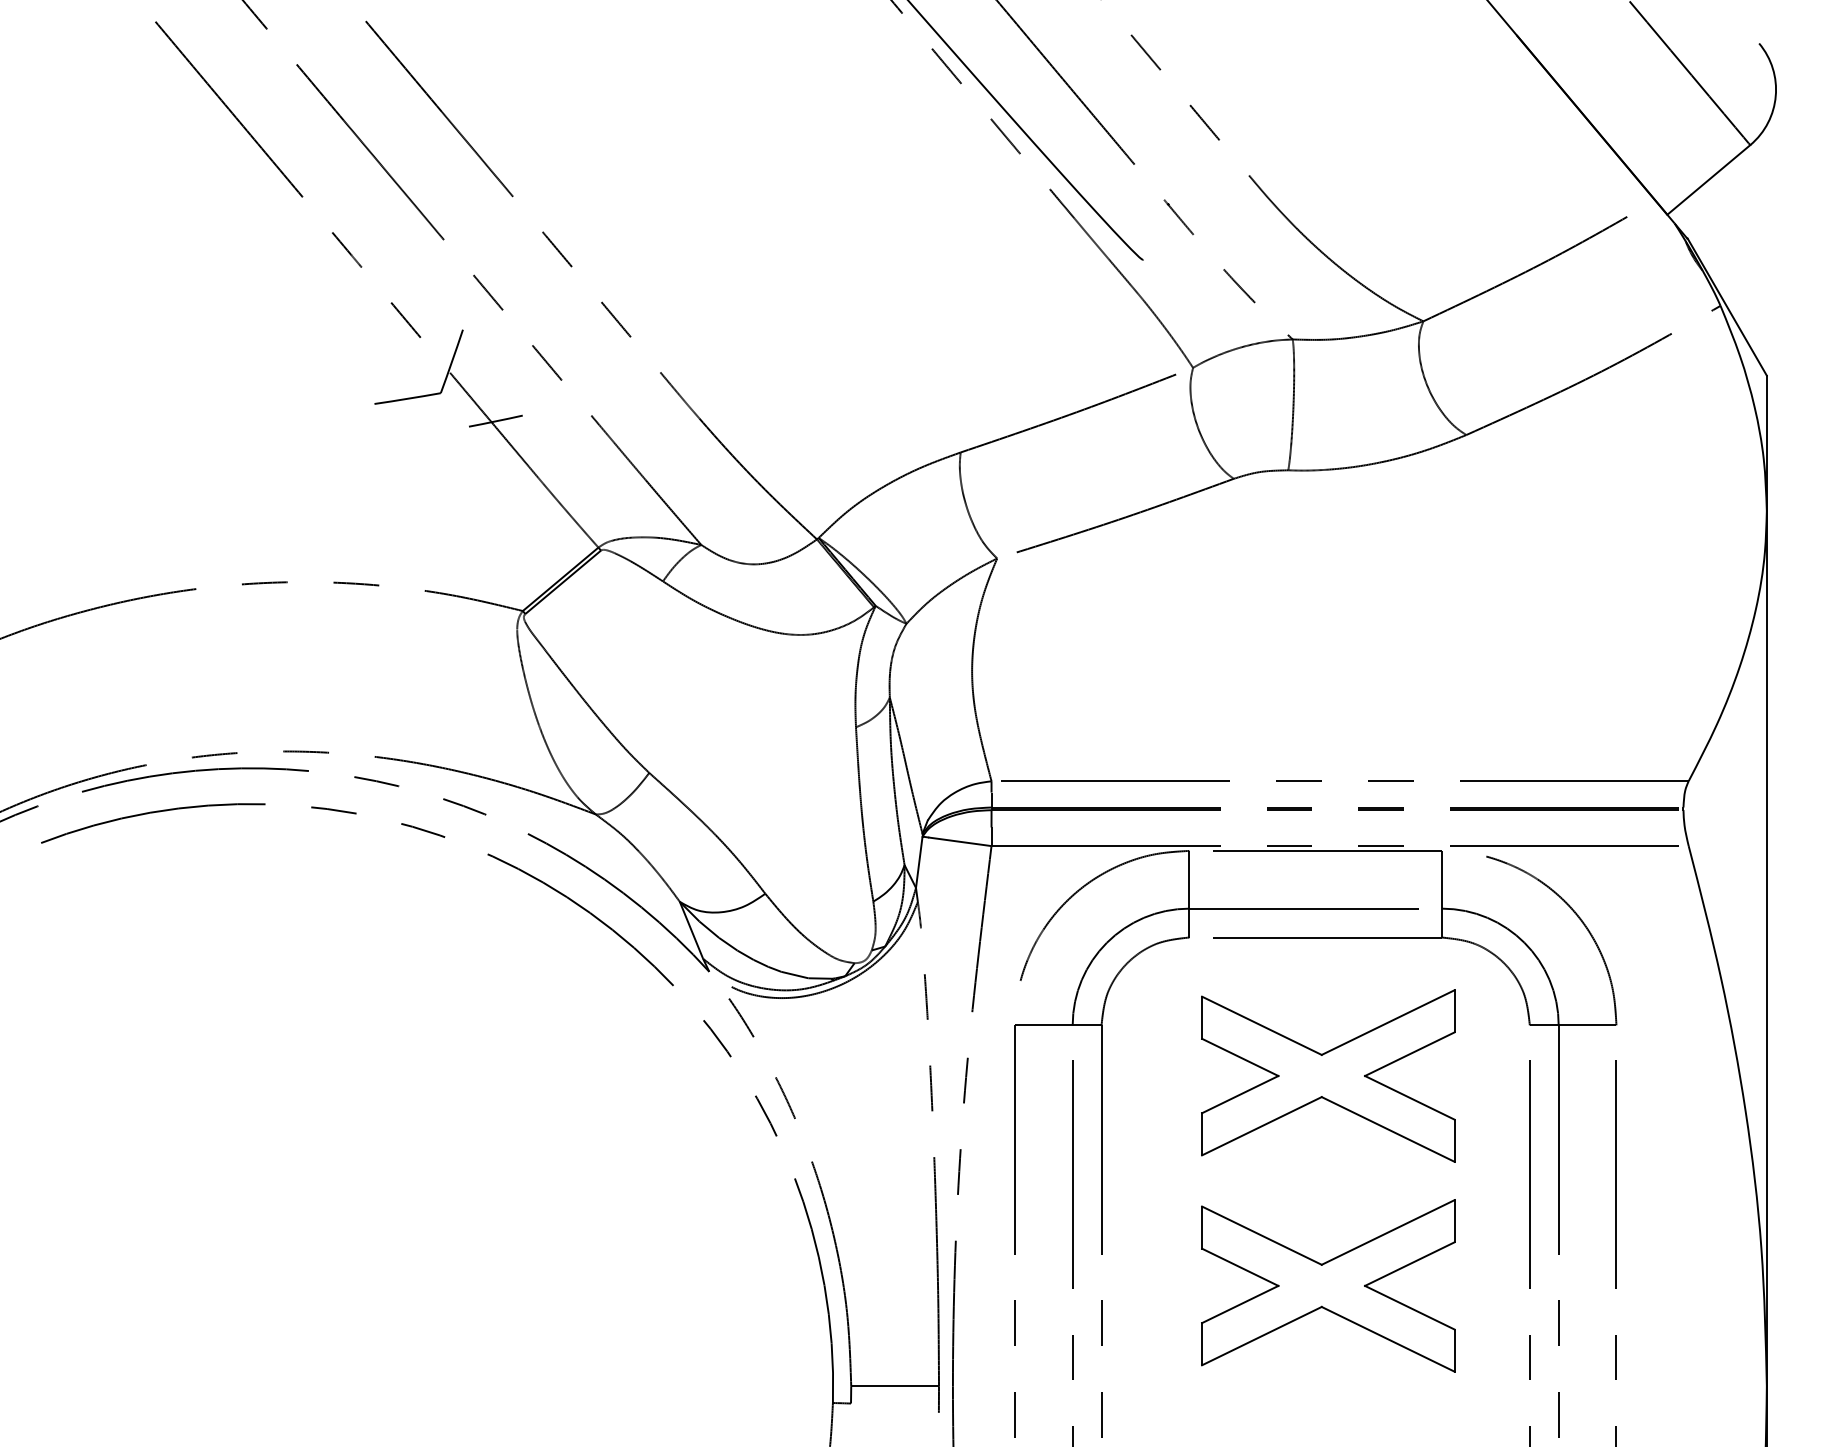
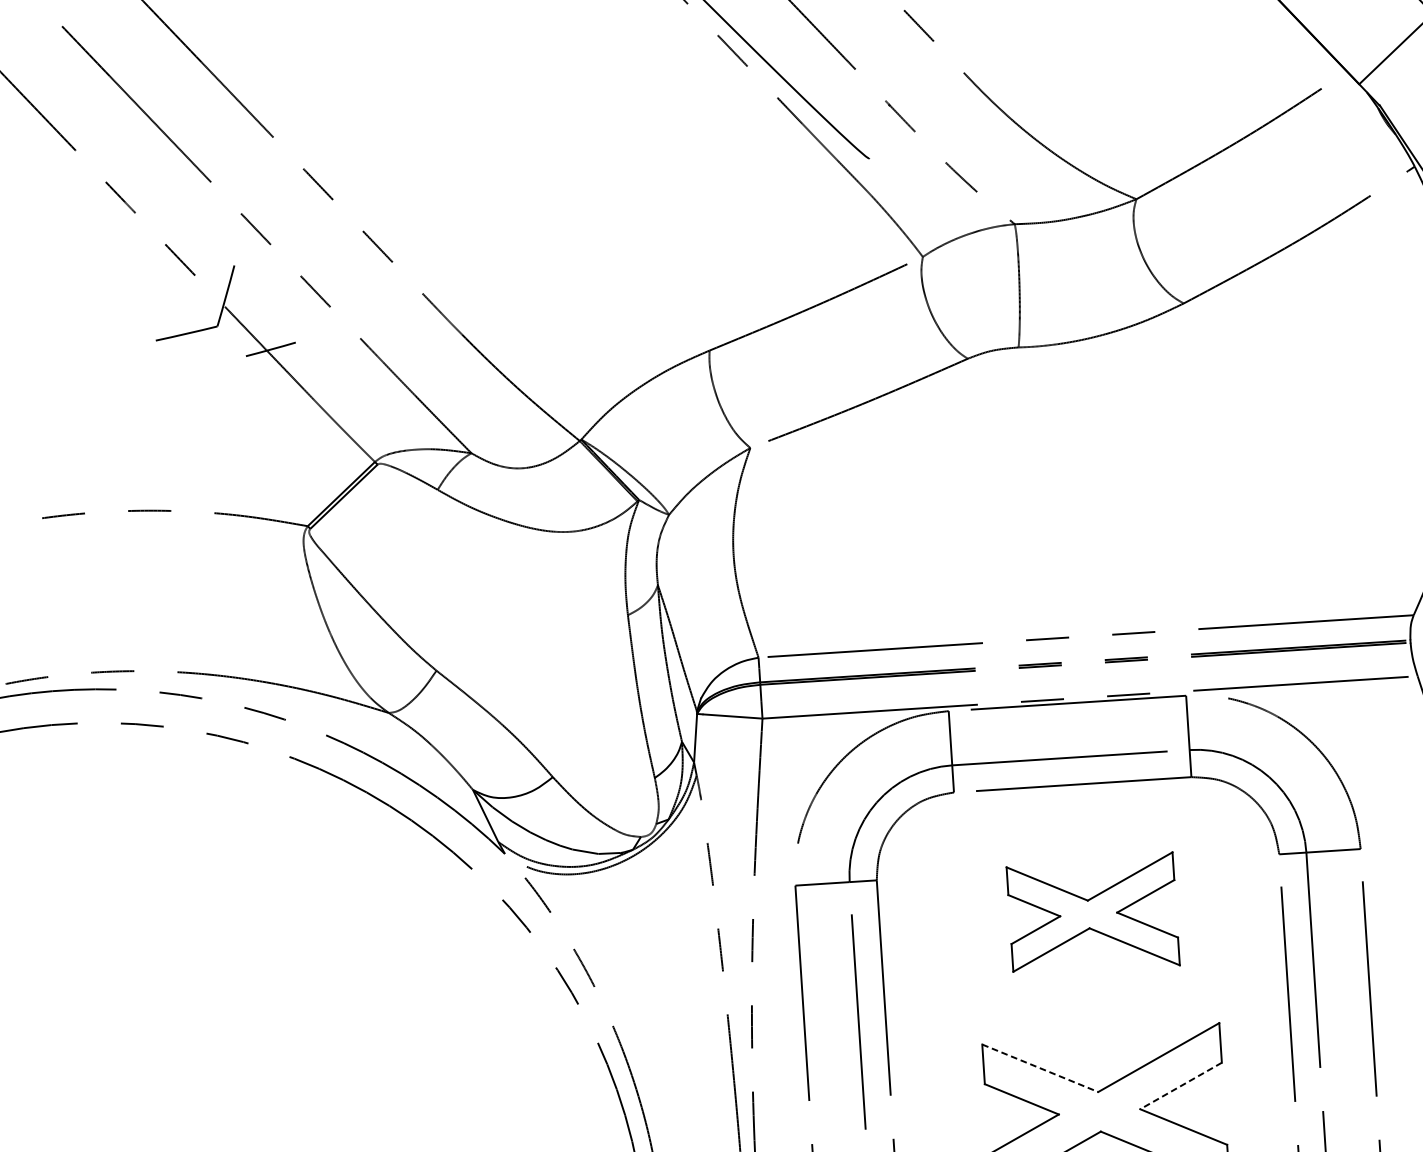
part: (1328, 1075) -> (1093, 913), size x0.7
line: (1261, 1235) -> (1039, 1068), solid -> dashed
line: (1409, 1264) -> (1180, 1086), solid -> dashed

